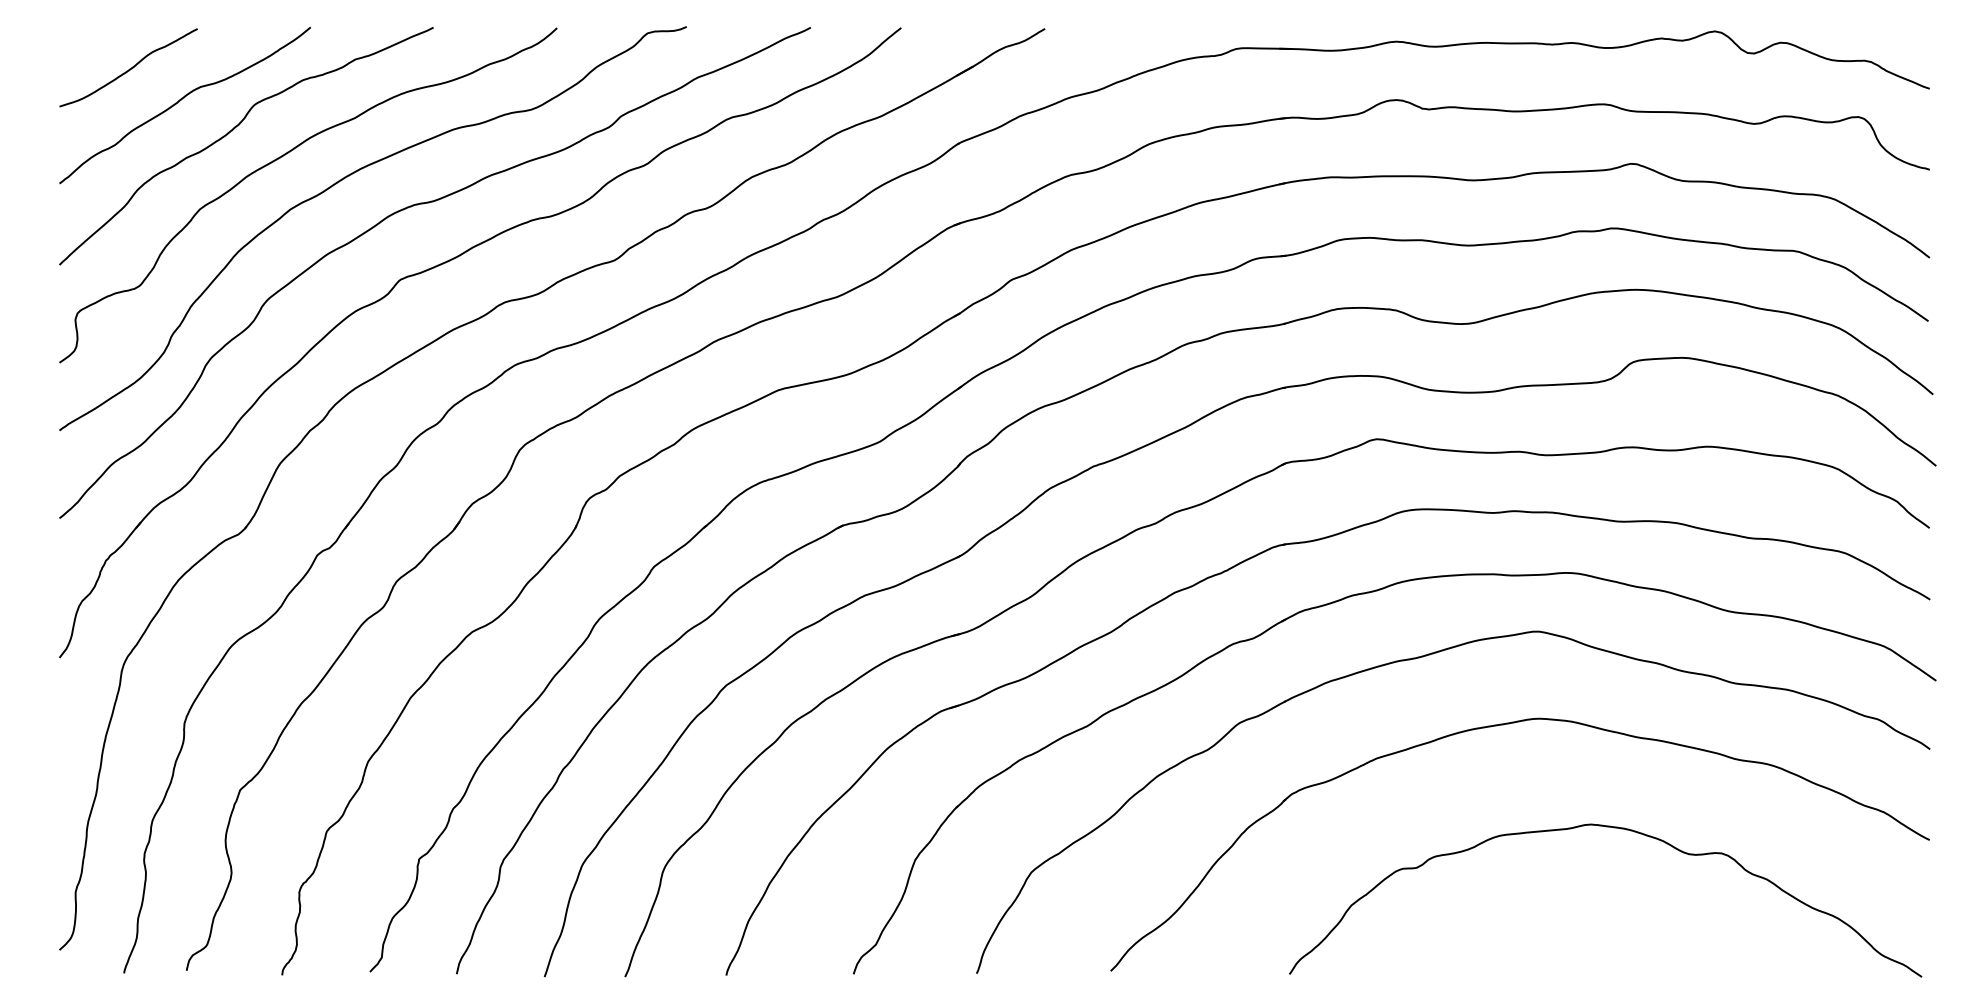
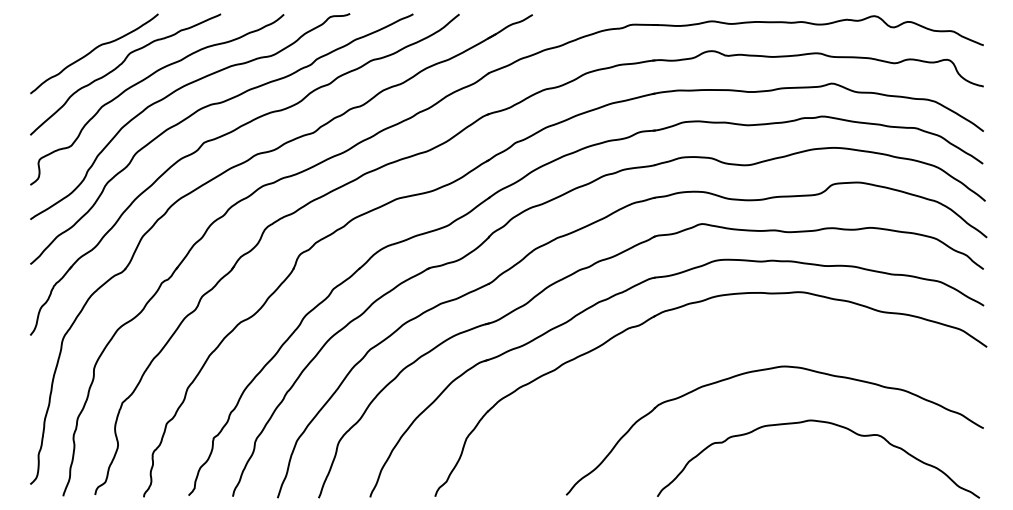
curve: (130, 67) -> (66, 34), removed
part: (1419, 659) -> (723, 336), removed

